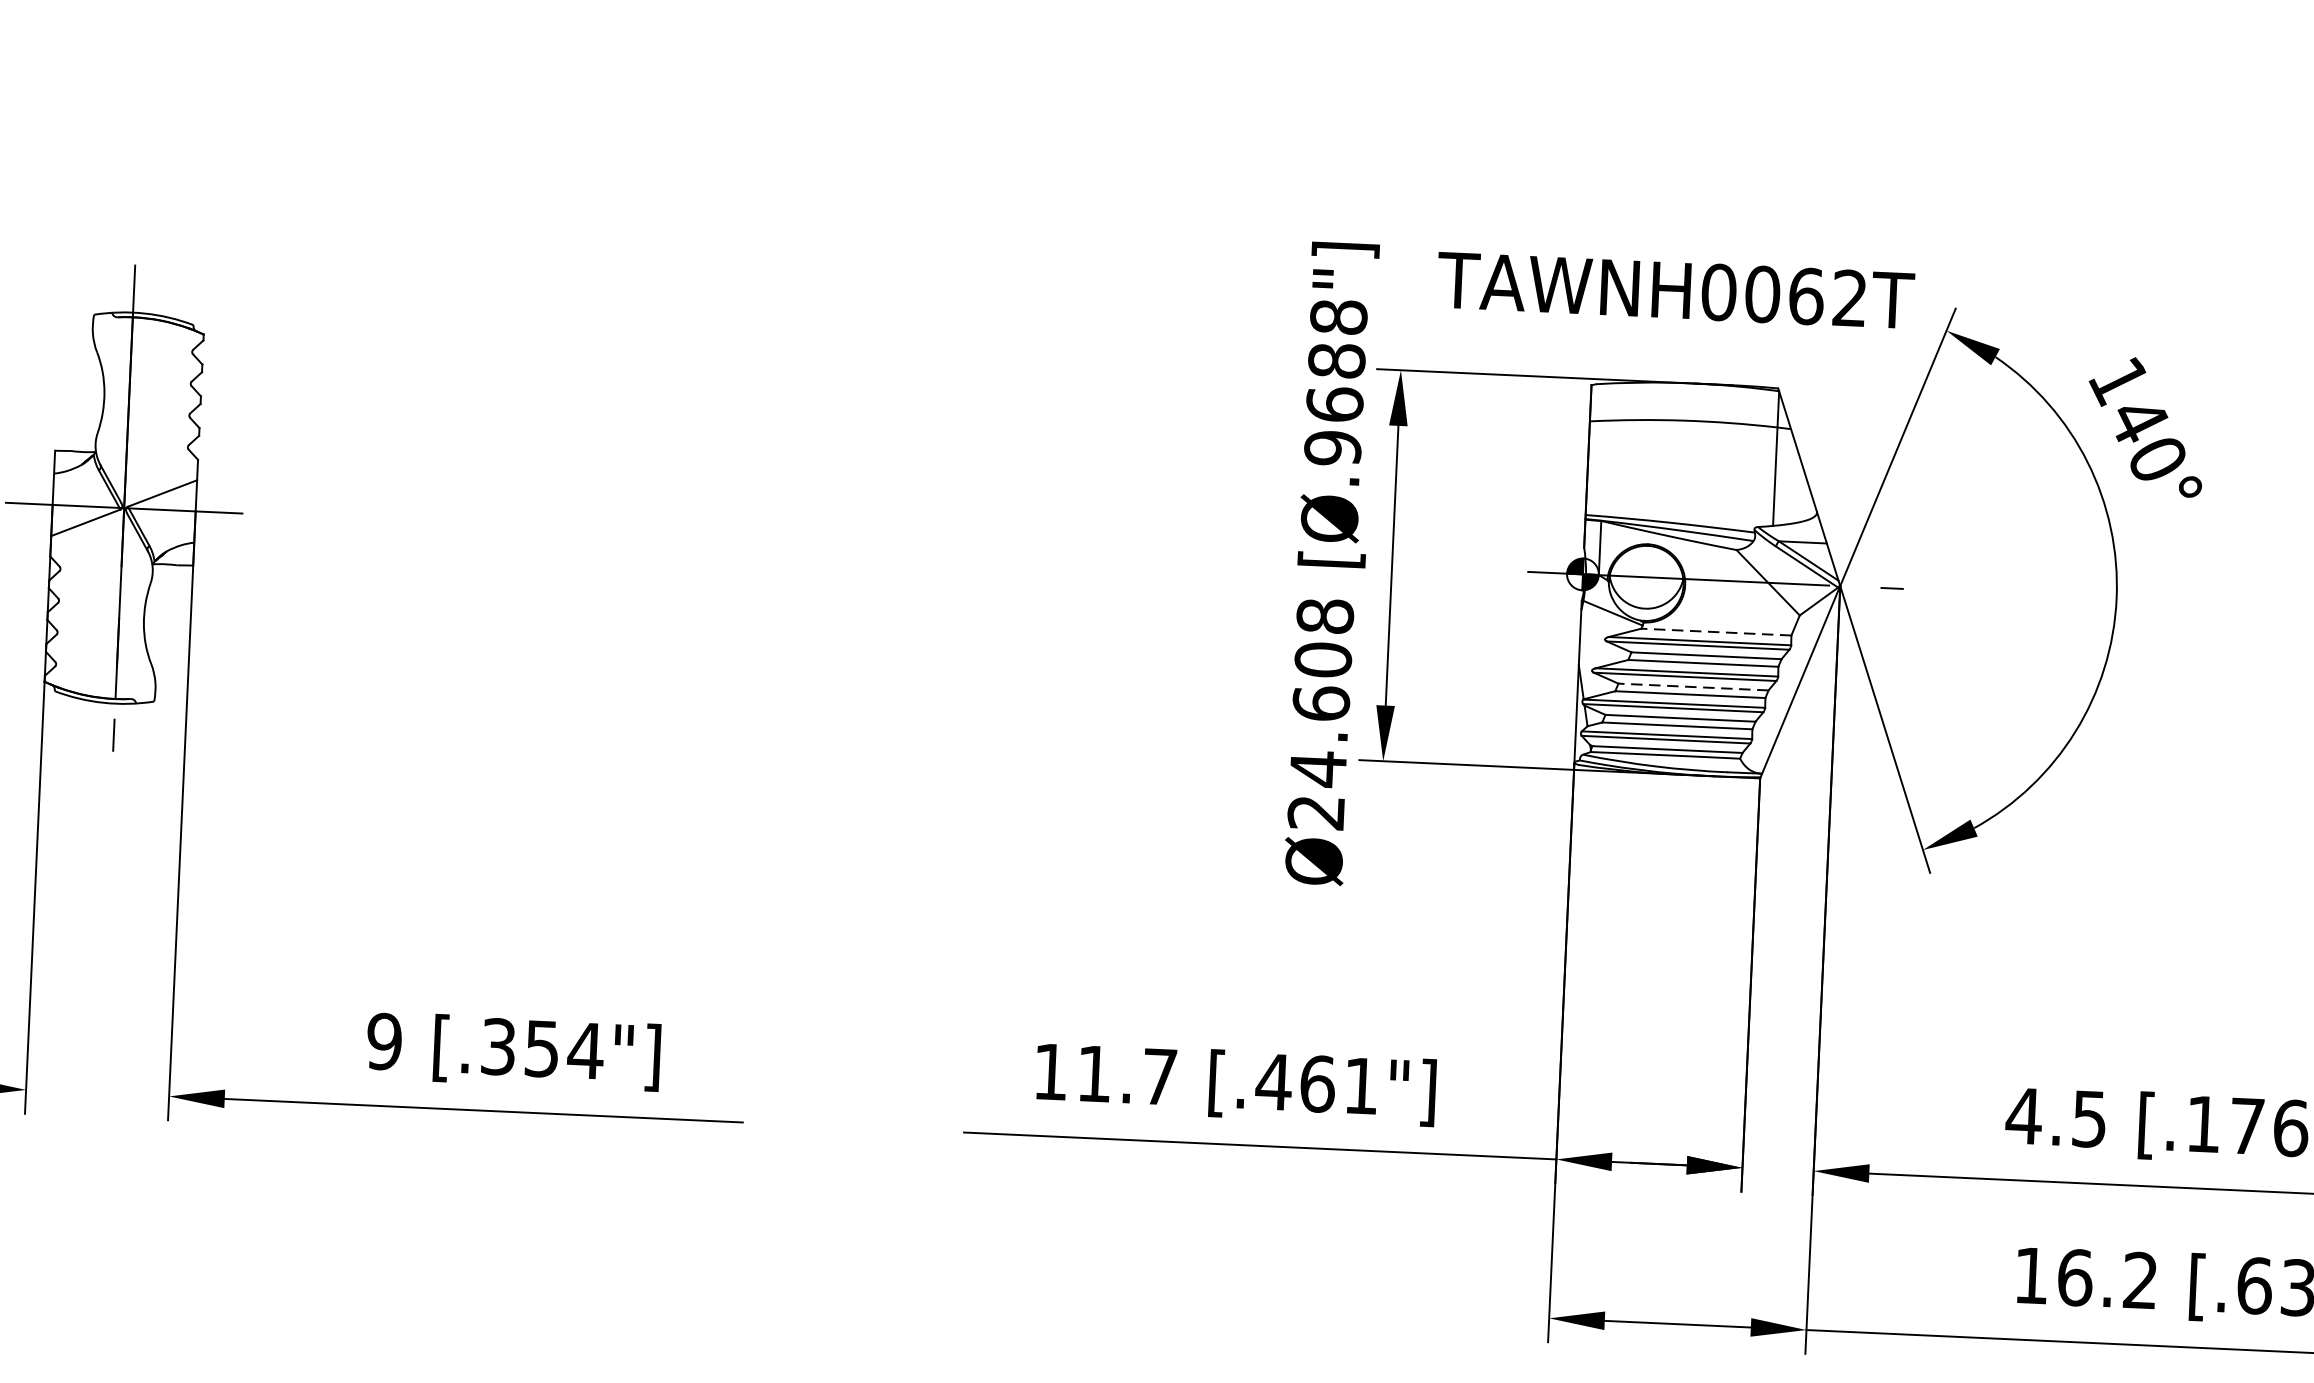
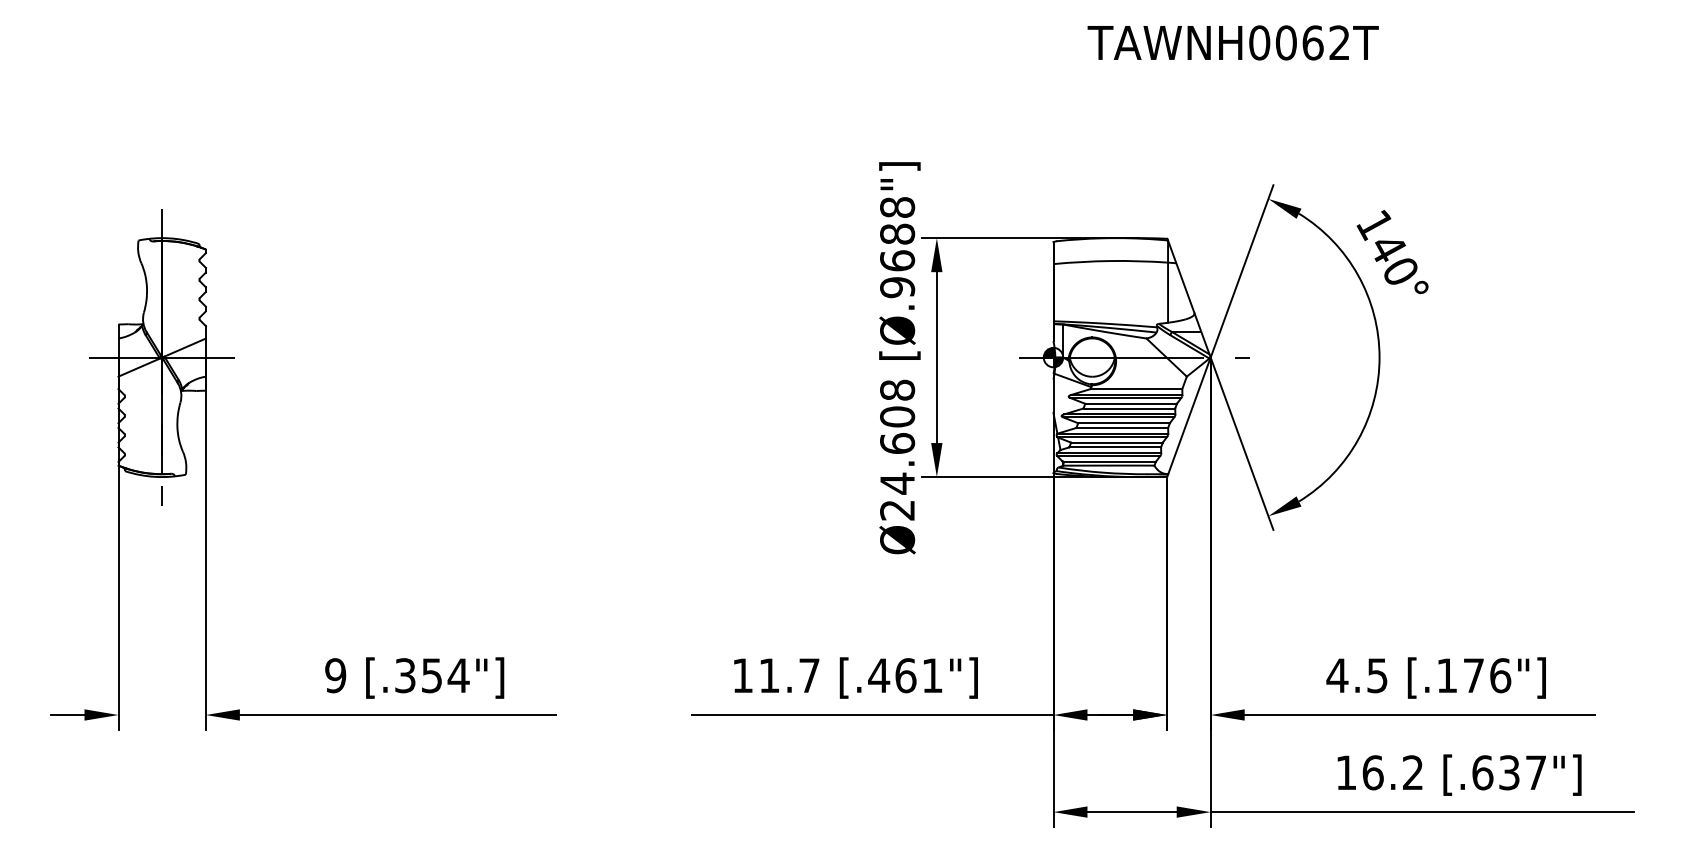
text: (1674, 289) -> (1232, 42), moved
line: (1716, 632) -> (1136, 389), dashed -> solid
line: (1694, 687) -> (1124, 423), dashed -> solid

